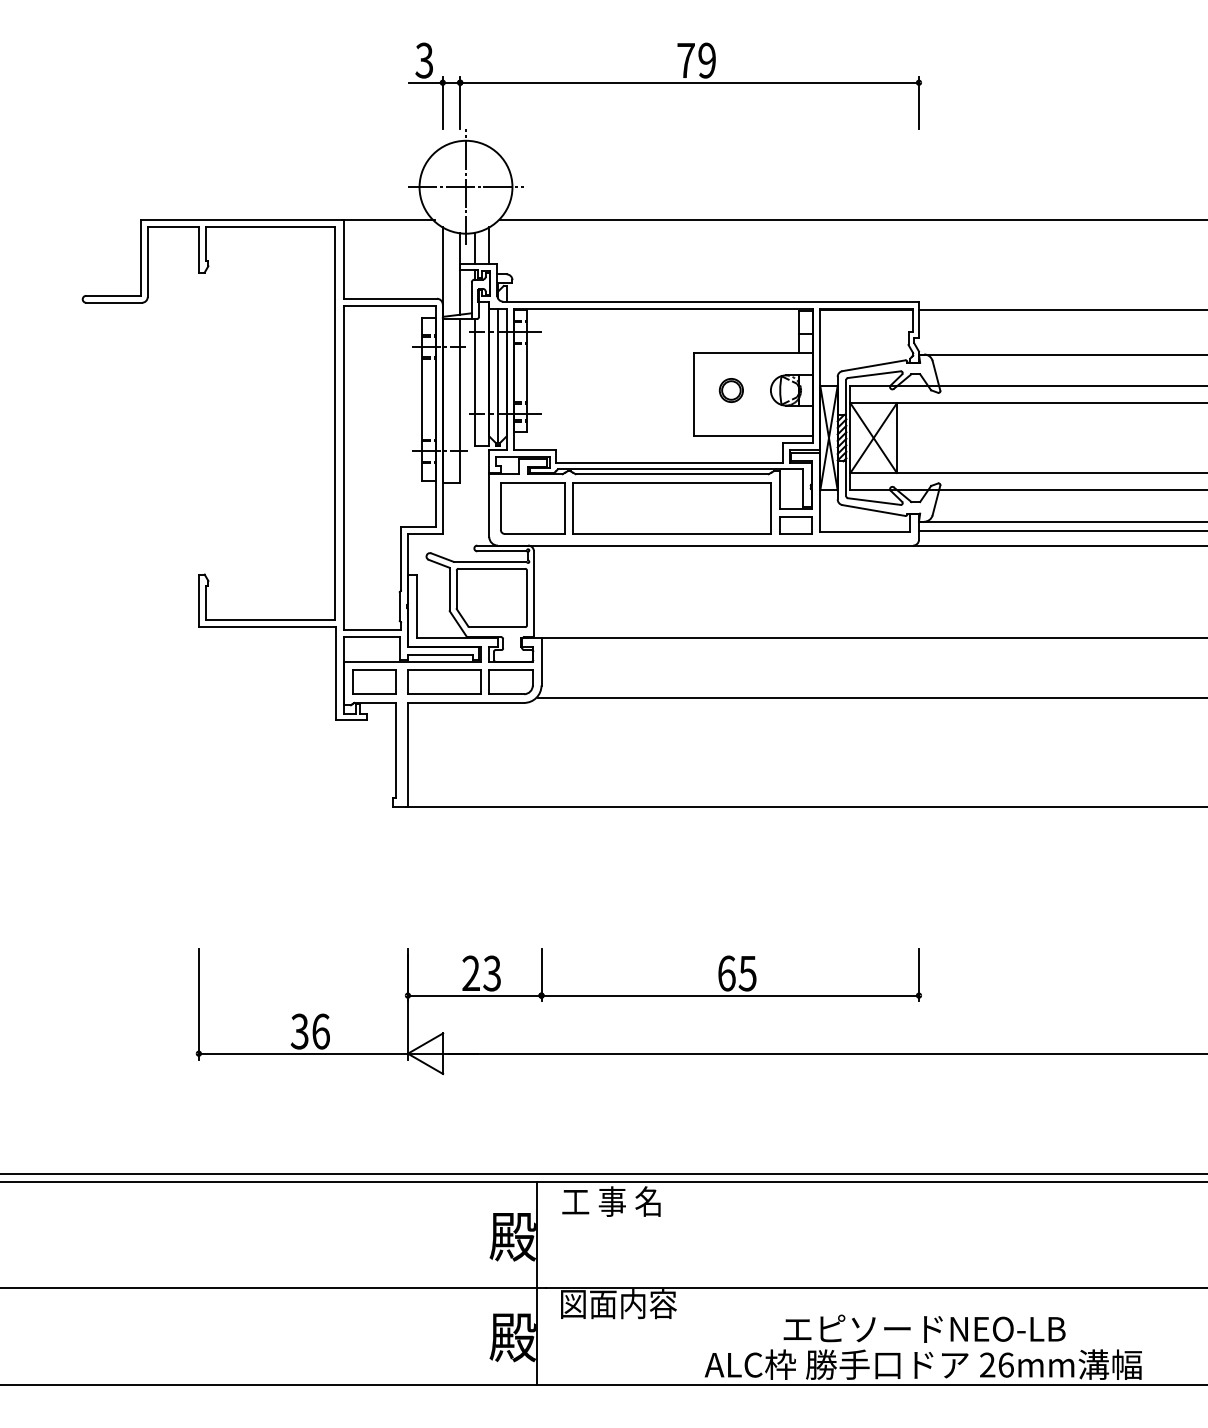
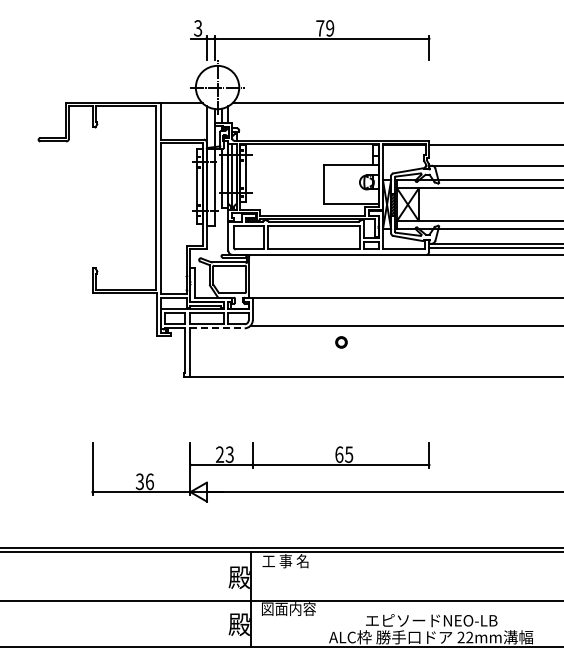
circle: (731, 390) -> (341, 342), moved
line: (468, 703) -> (218, 328), solid -> dashed
text: (1005, 1365) -> (469, 637), 26mm -> 22mm

